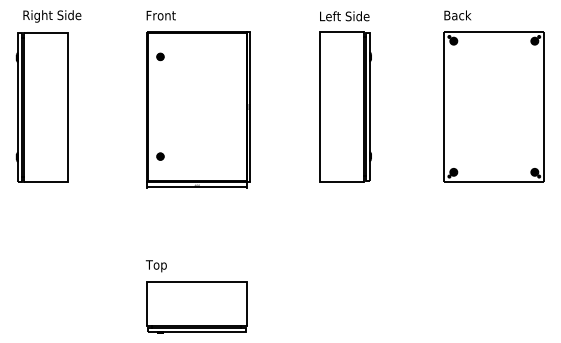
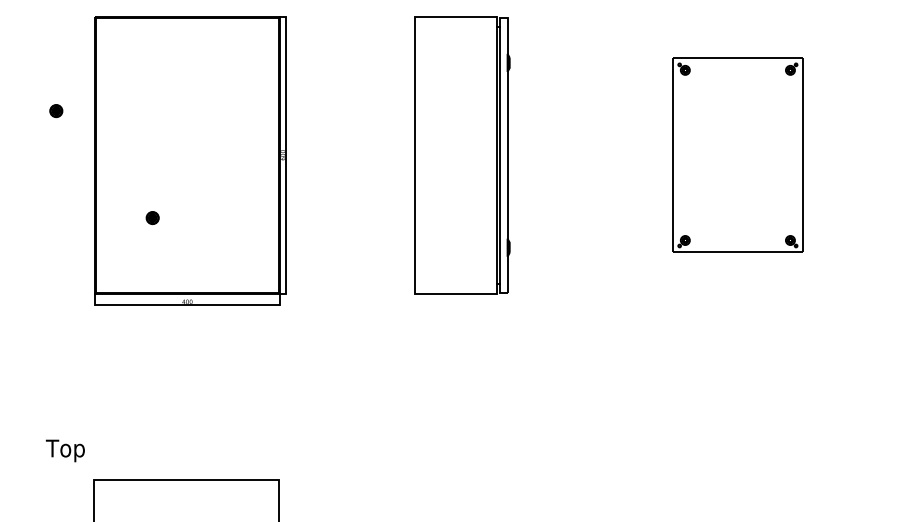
part: (160, 56) -> (56, 110), moved
part: (493, 106) -> (736, 154), size x0.7
part: (160, 156) -> (152, 217), moved
text: (156, 266) -> (65, 451), moved

